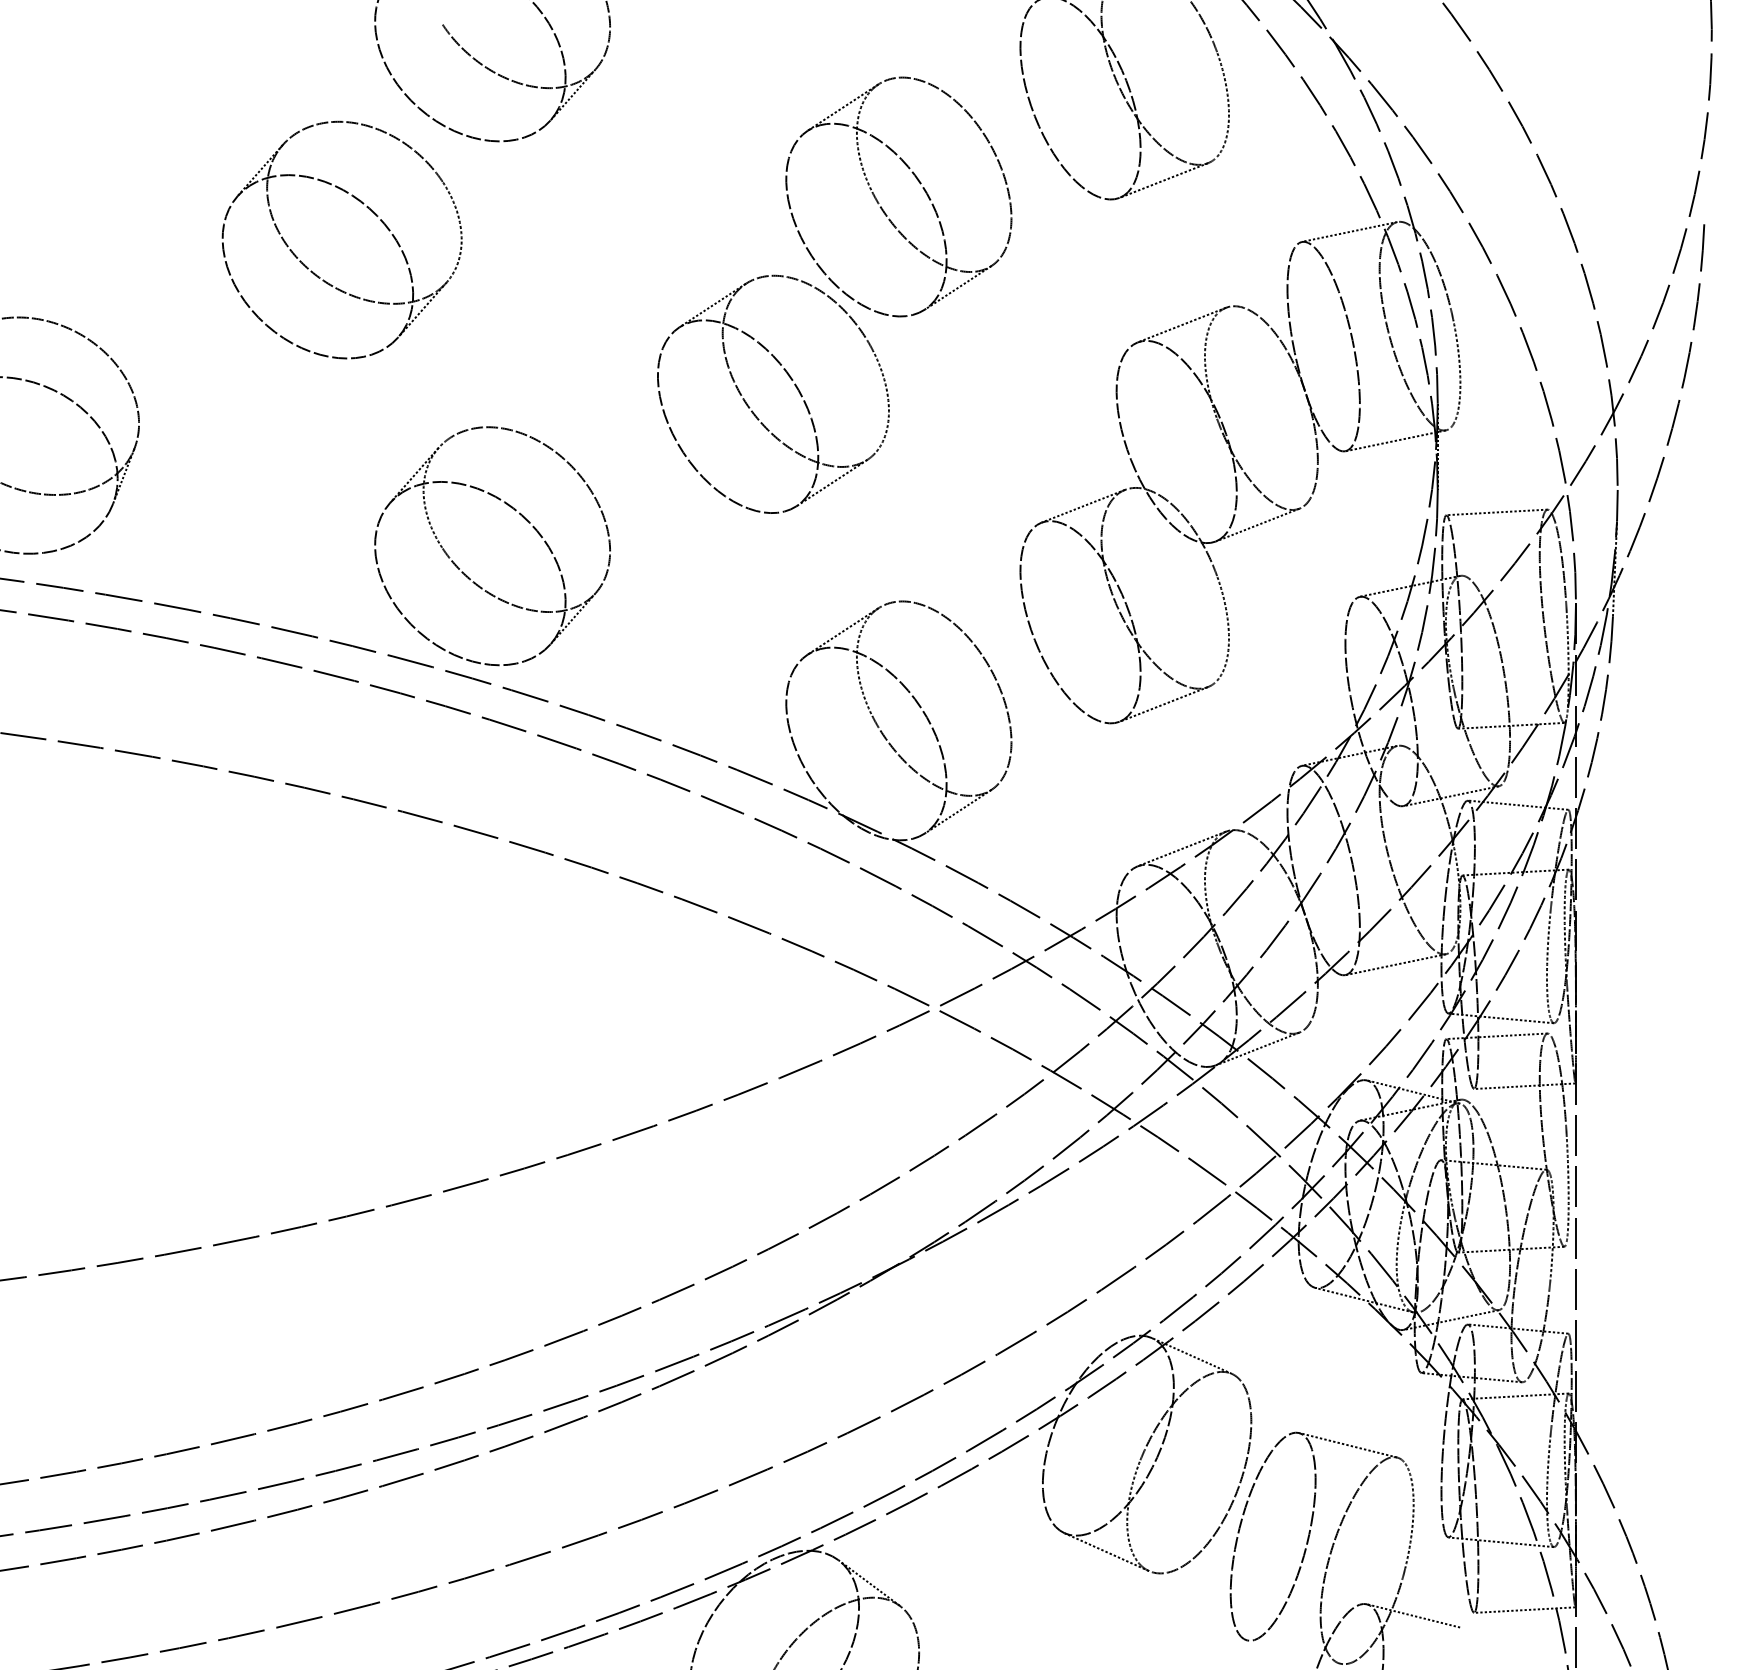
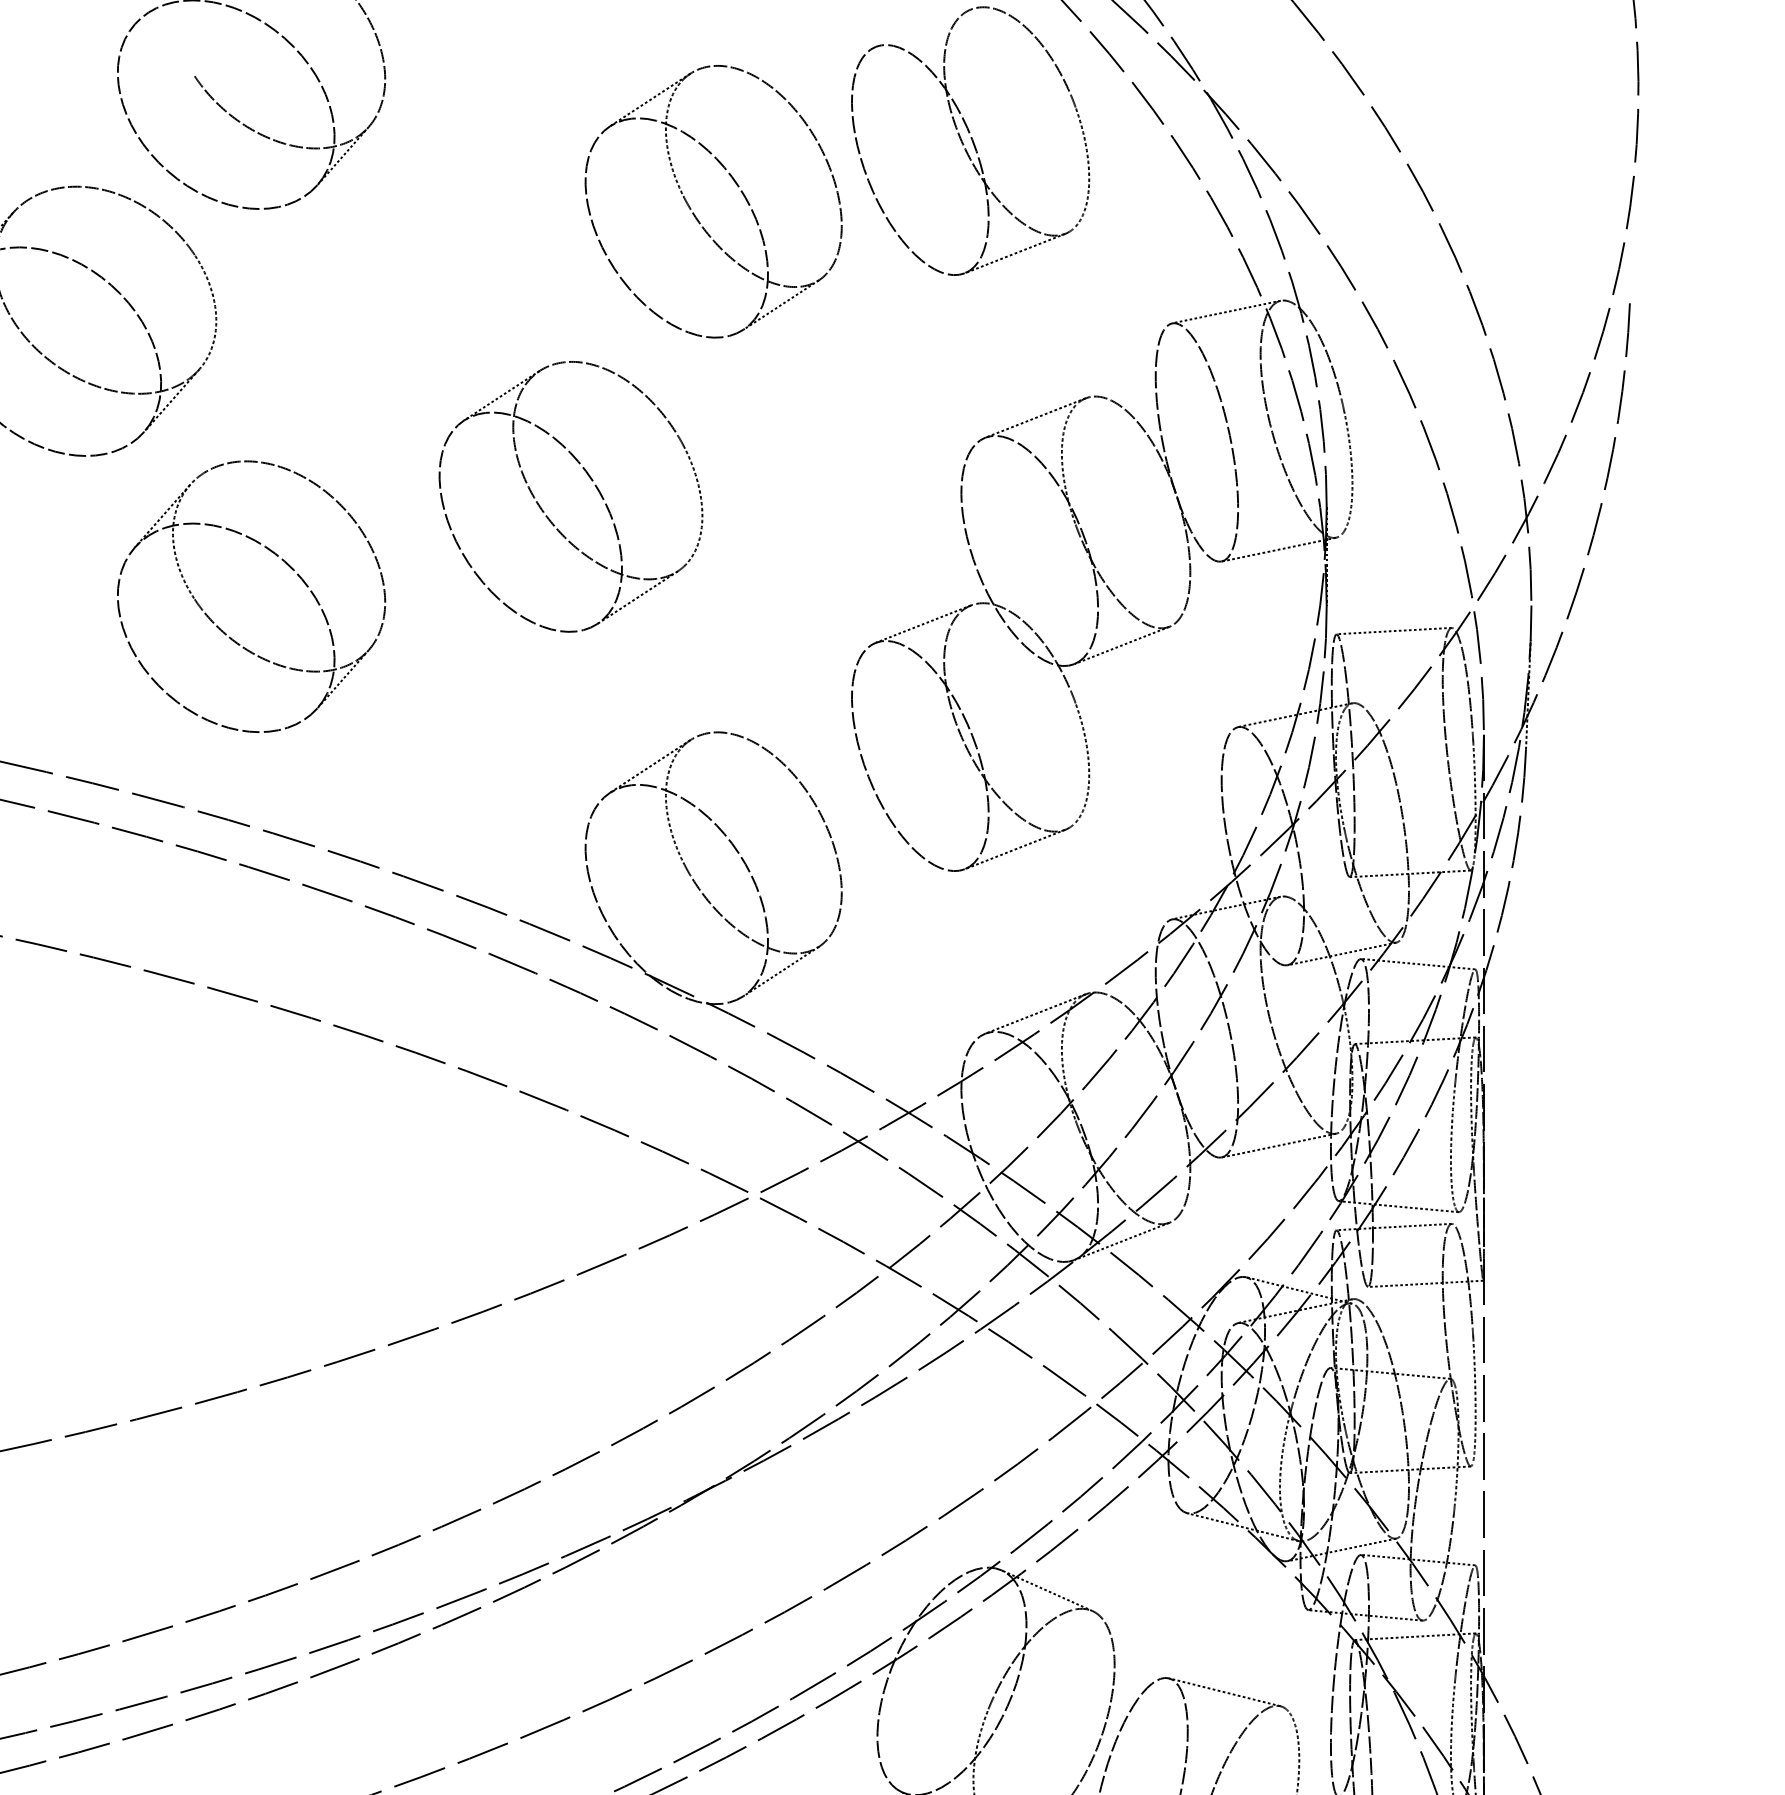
part: (882, 207) -> (695, 213), moved
part: (465, 573) -> (220, 627), moved

